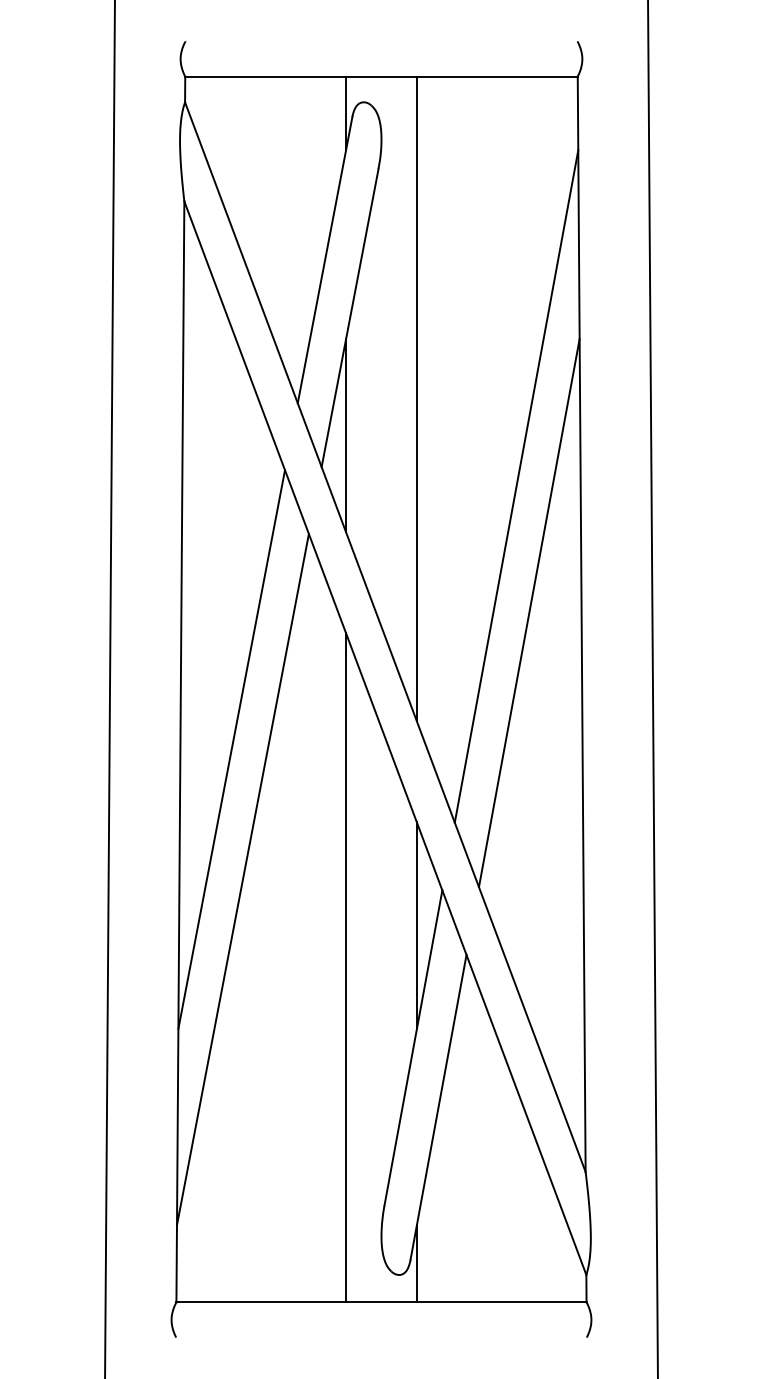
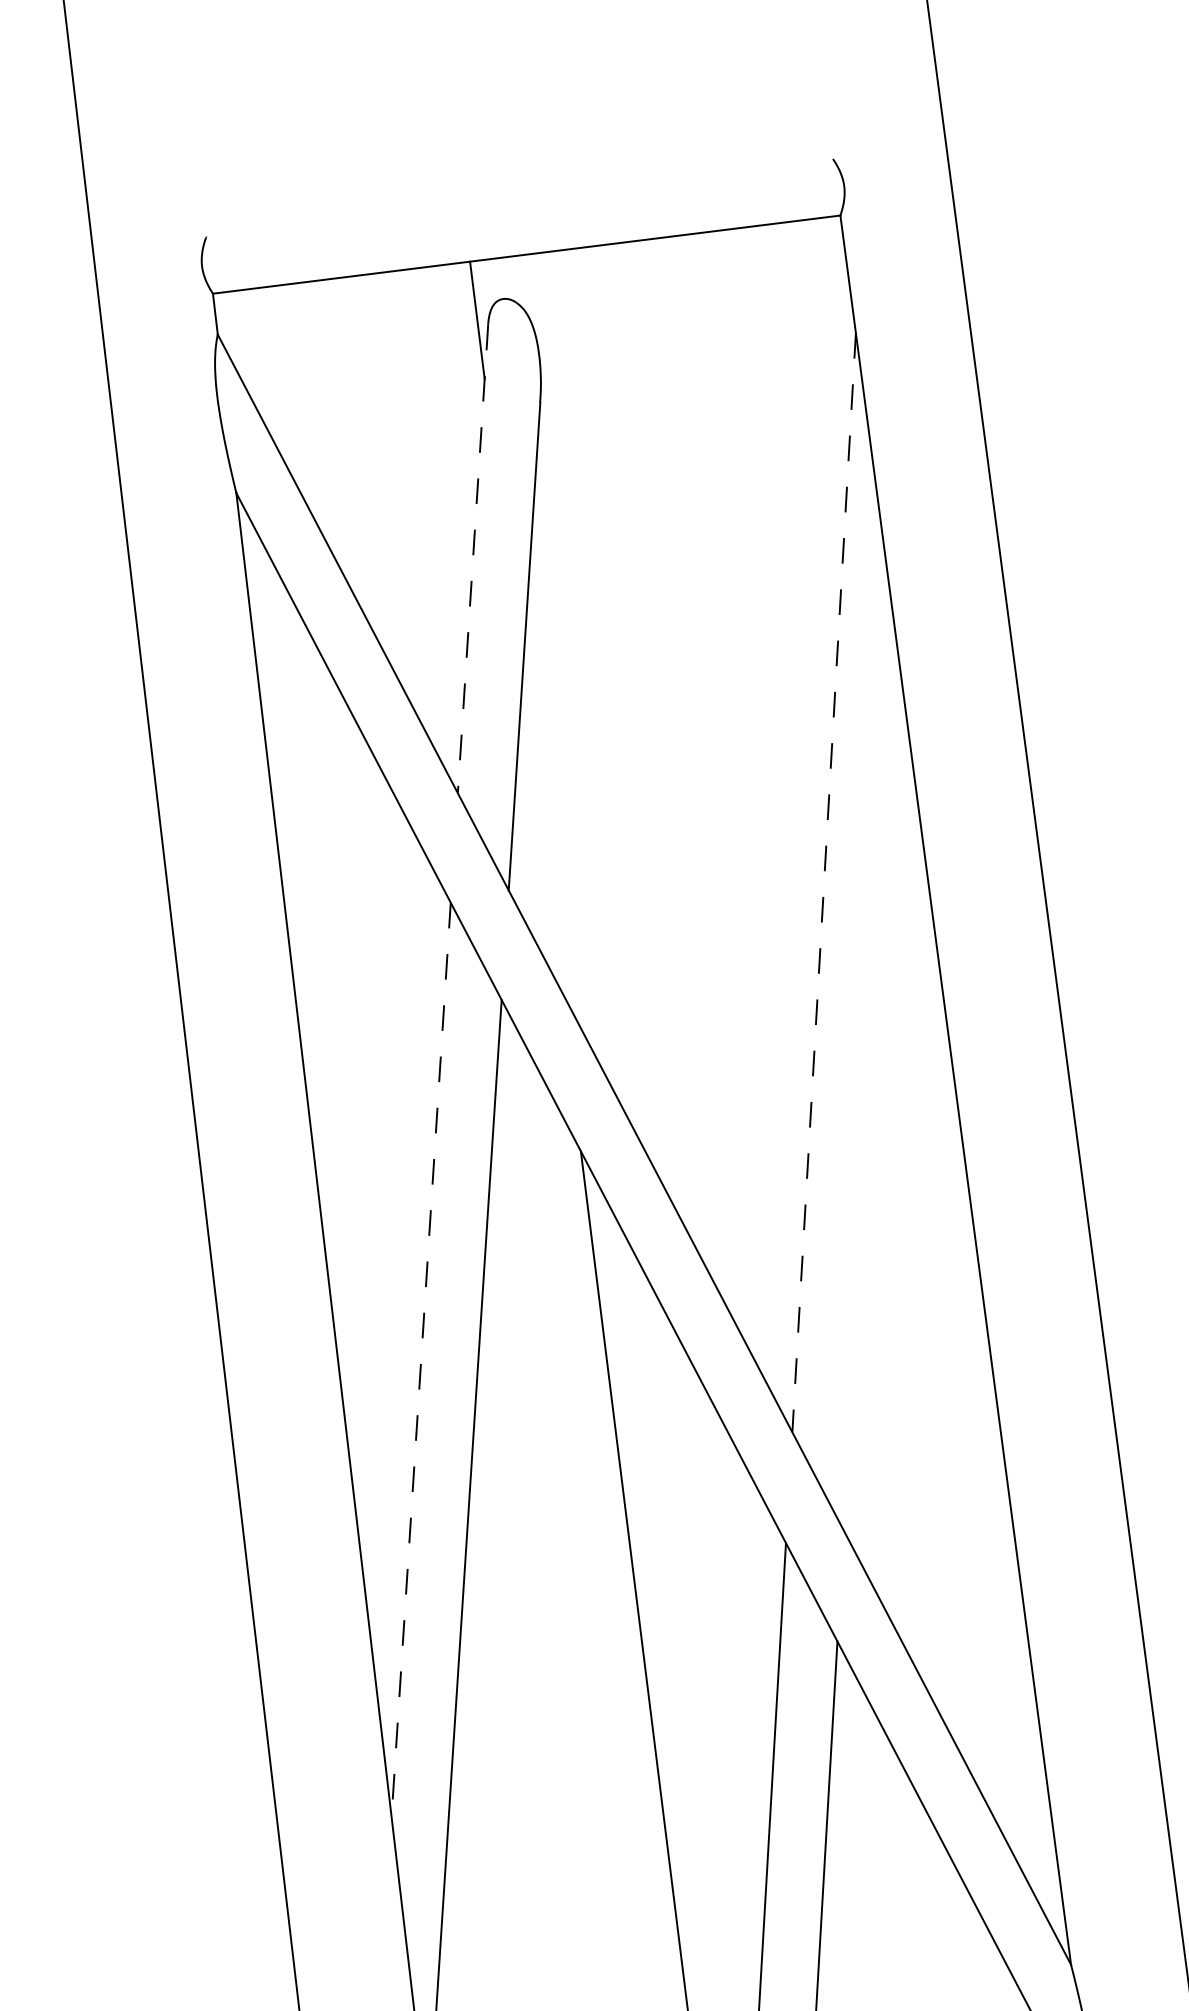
line: (325, 260) -> (473, 559), solid -> dashed
line: (416, 398) -> (646, 761), removed
line: (346, 435) -> (542, 835), removed
line: (516, 486) -> (824, 882), solid -> dashed
line: (528, 613) -> (868, 1083), removed
line: (231, 750) -> (421, 1361), solid -> dashed
line: (416, 925) -> (751, 1604), removed

